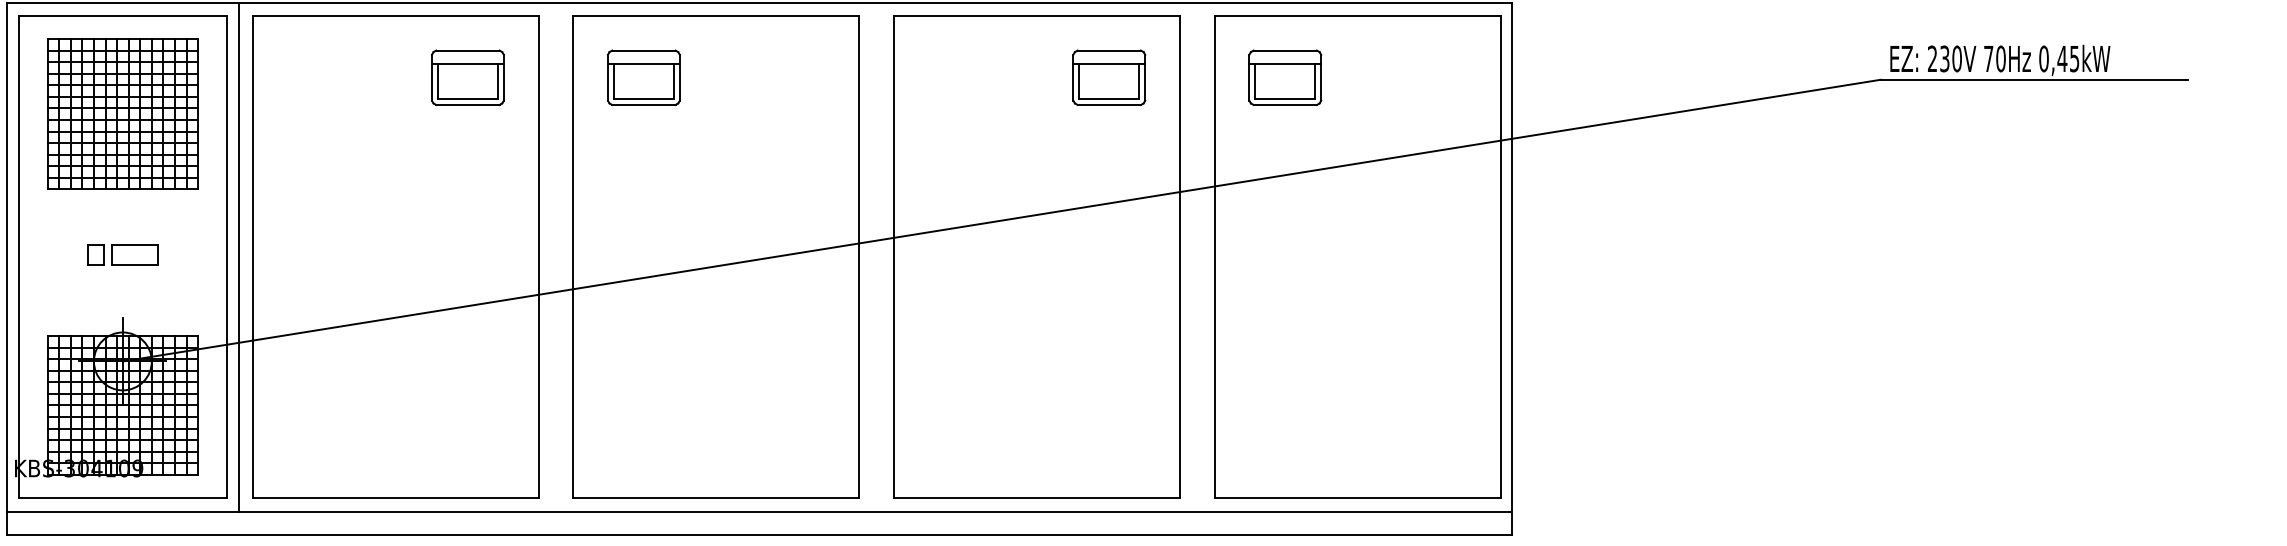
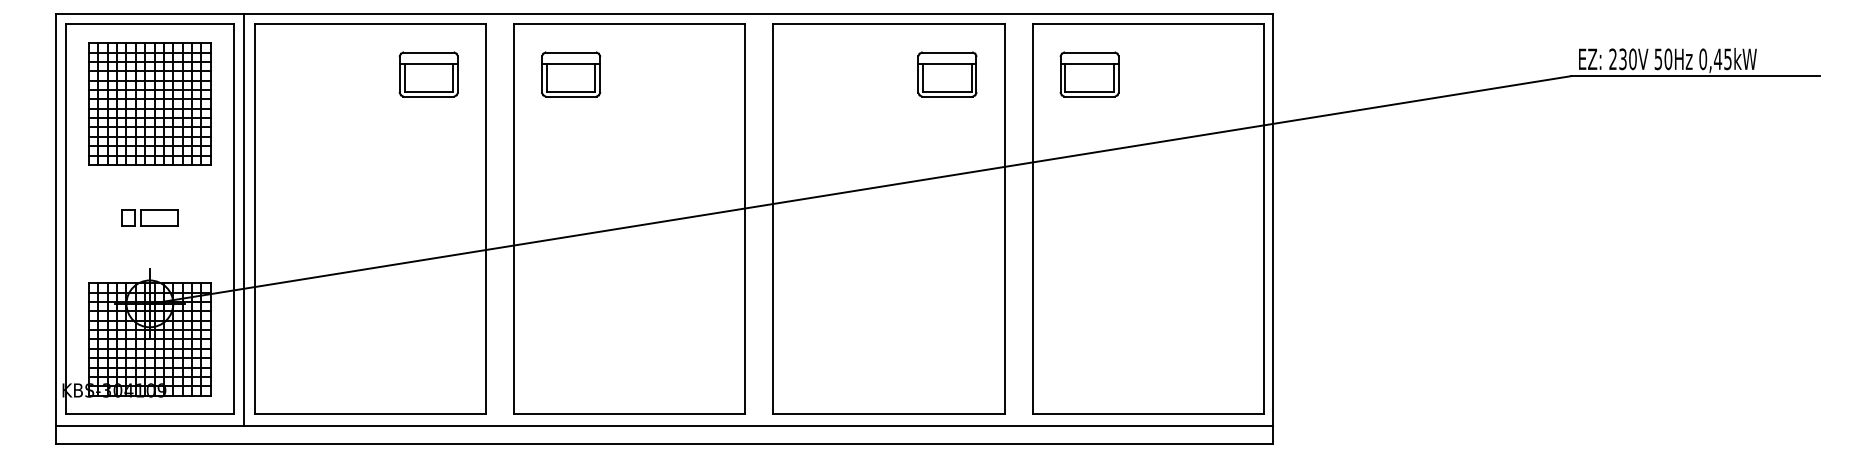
text: (1988, 59) -> (1658, 59), 70Hz -> 50Hz

